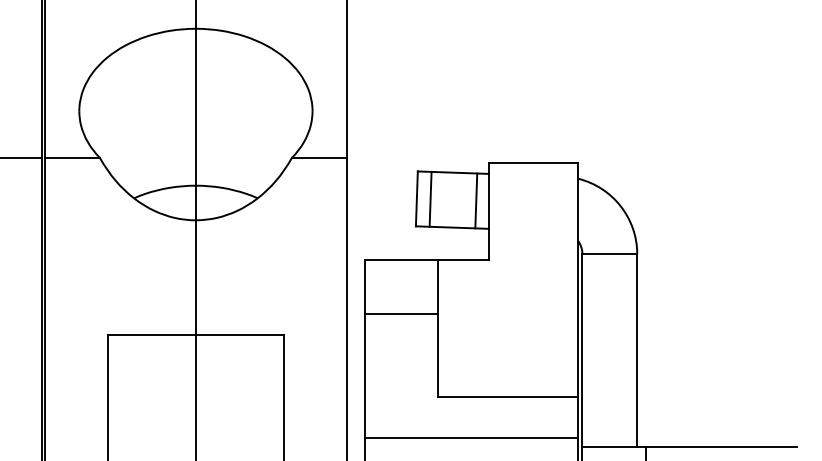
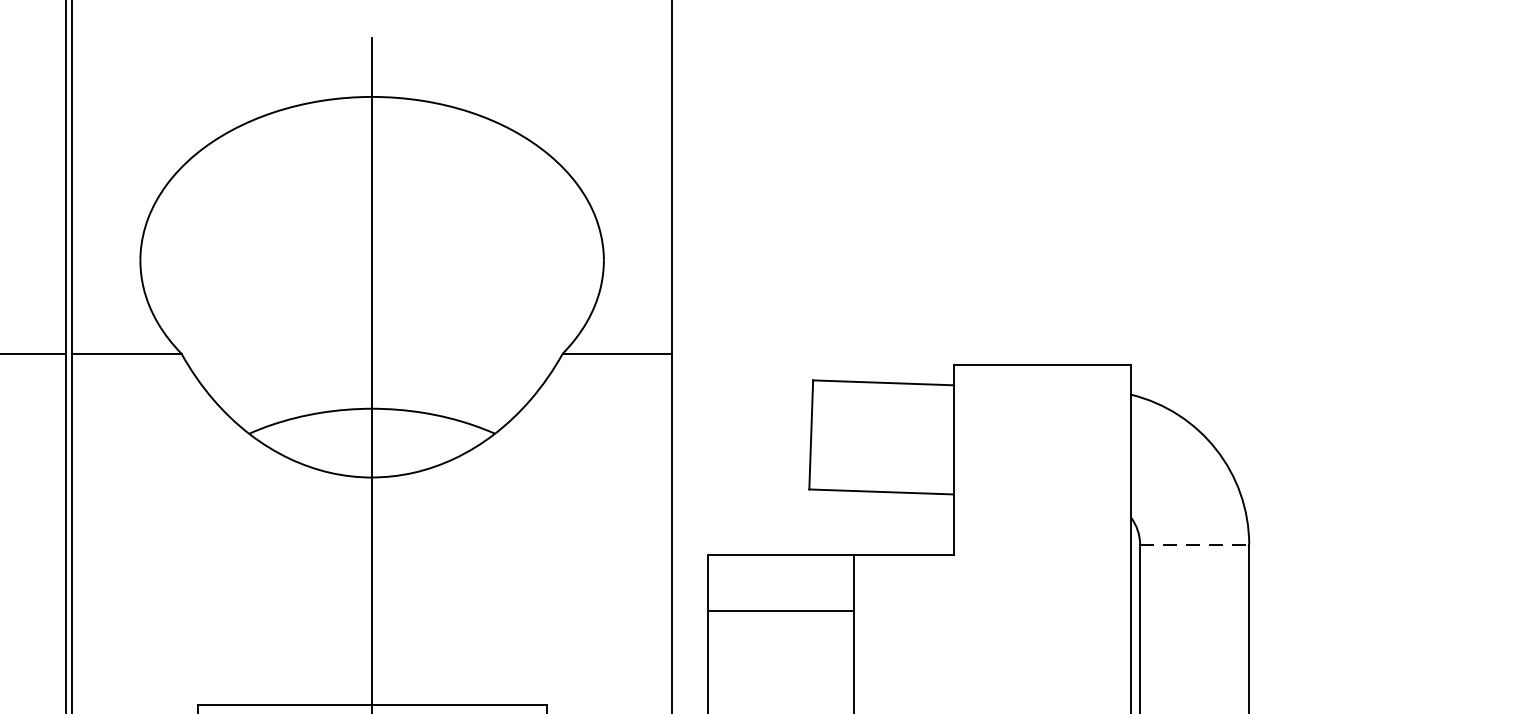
line: (430, 198) -> (838, 434), removed
line: (476, 200) -> (929, 438), removed
line: (610, 254) -> (1196, 545), solid -> dashed
line: (401, 314) -> (780, 611), moved

